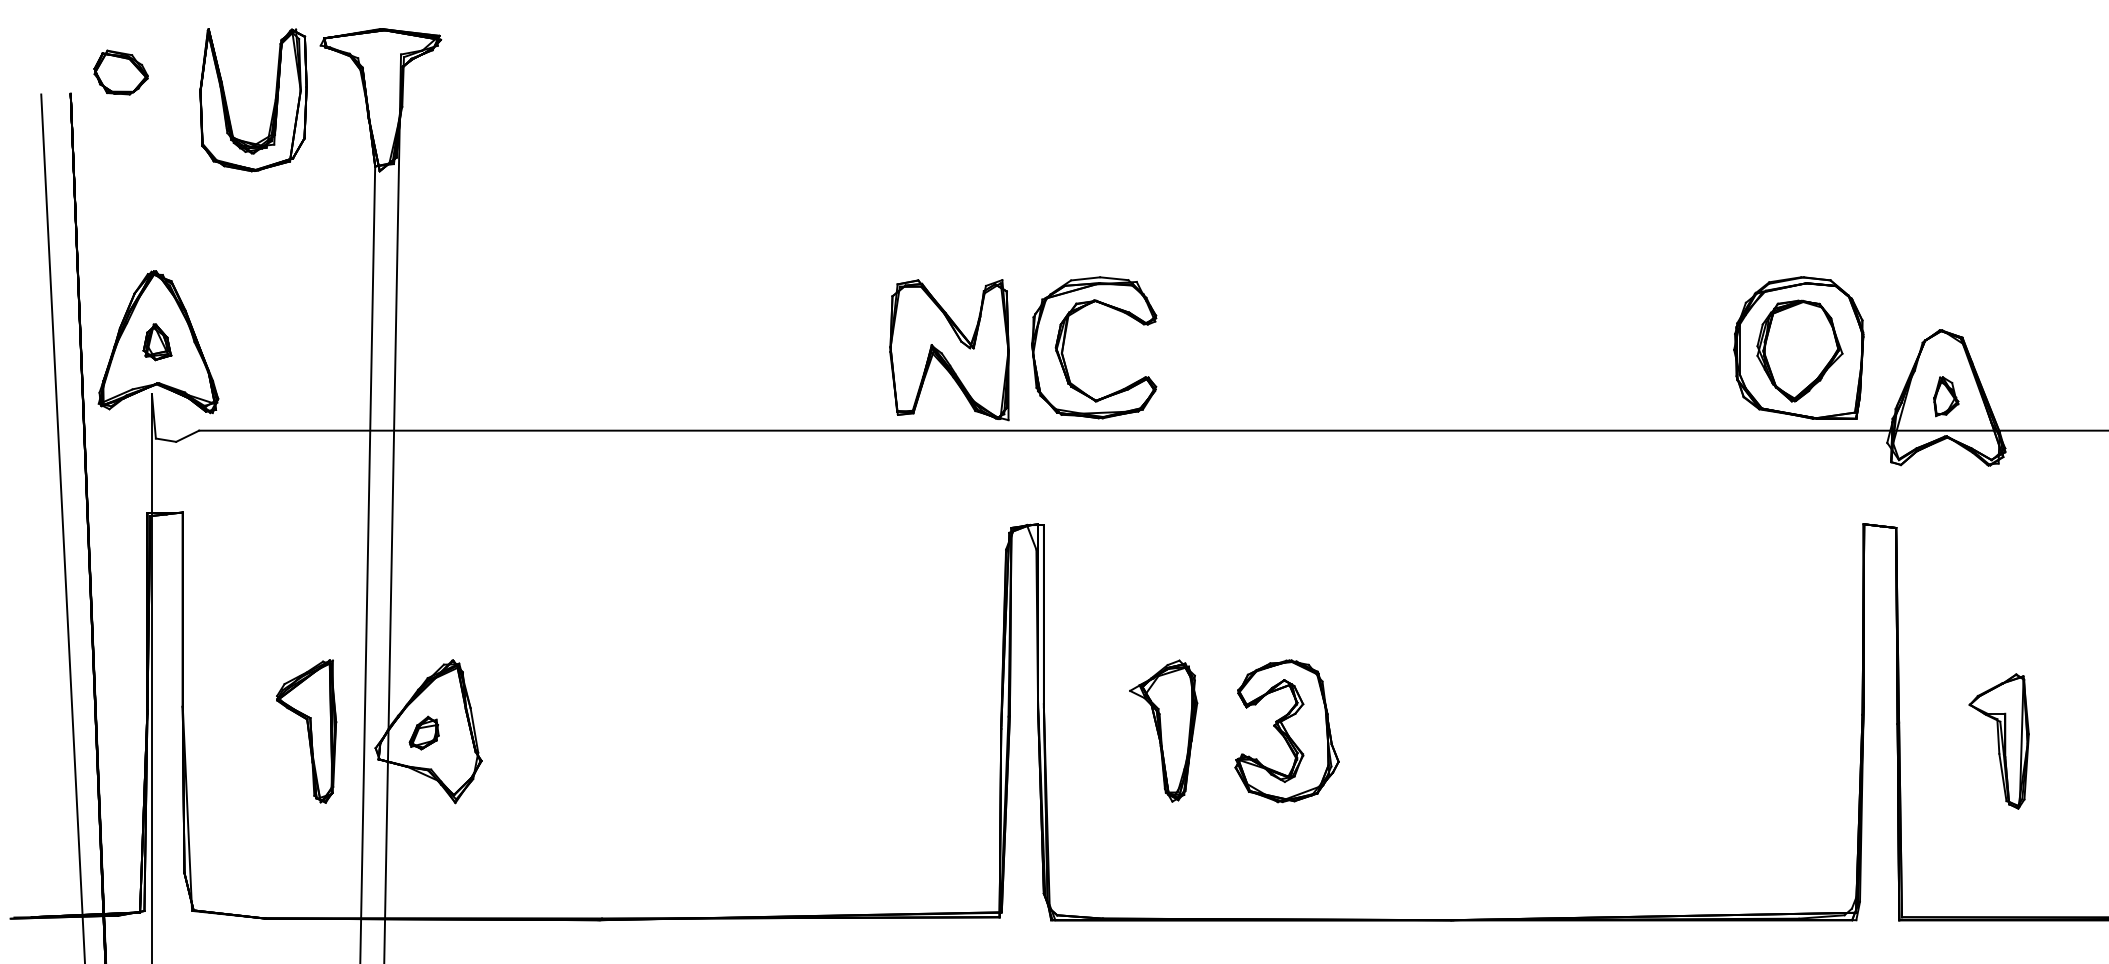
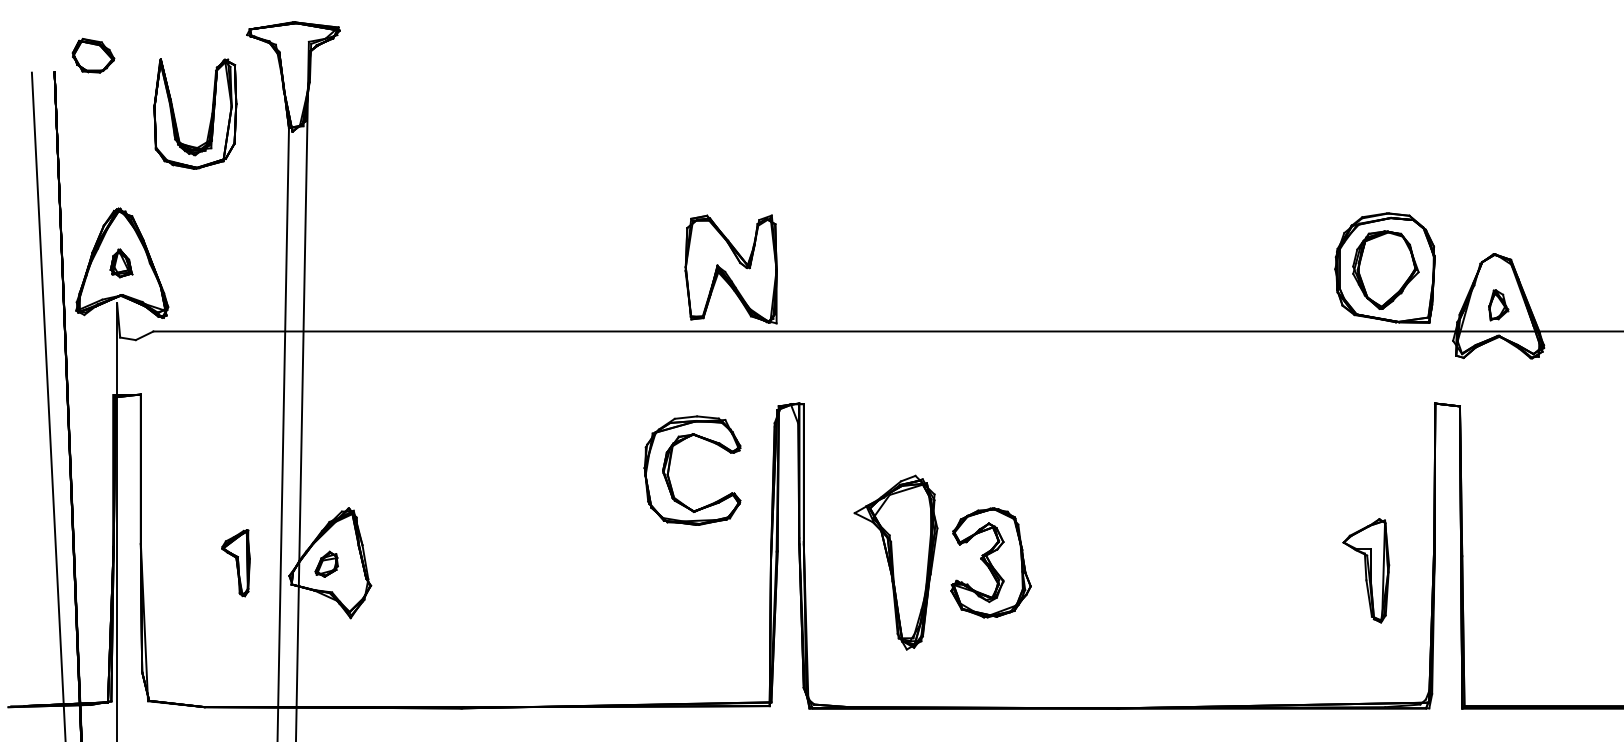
part: (273, 104) -> (210, 117), moved
part: (1065, 342) -> (670, 466), moved
part: (1162, 730) -> (895, 562), size x1.6
part: (305, 732) -> (235, 563), size x0.6
part: (1999, 741) -> (1366, 570), moved

